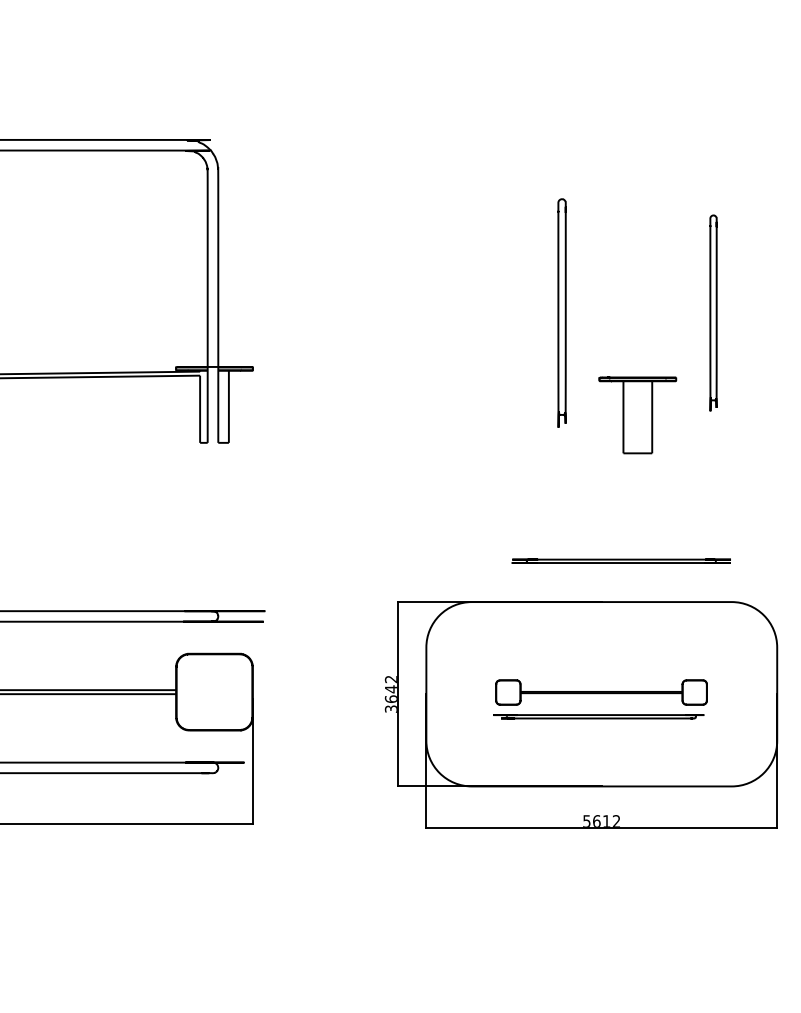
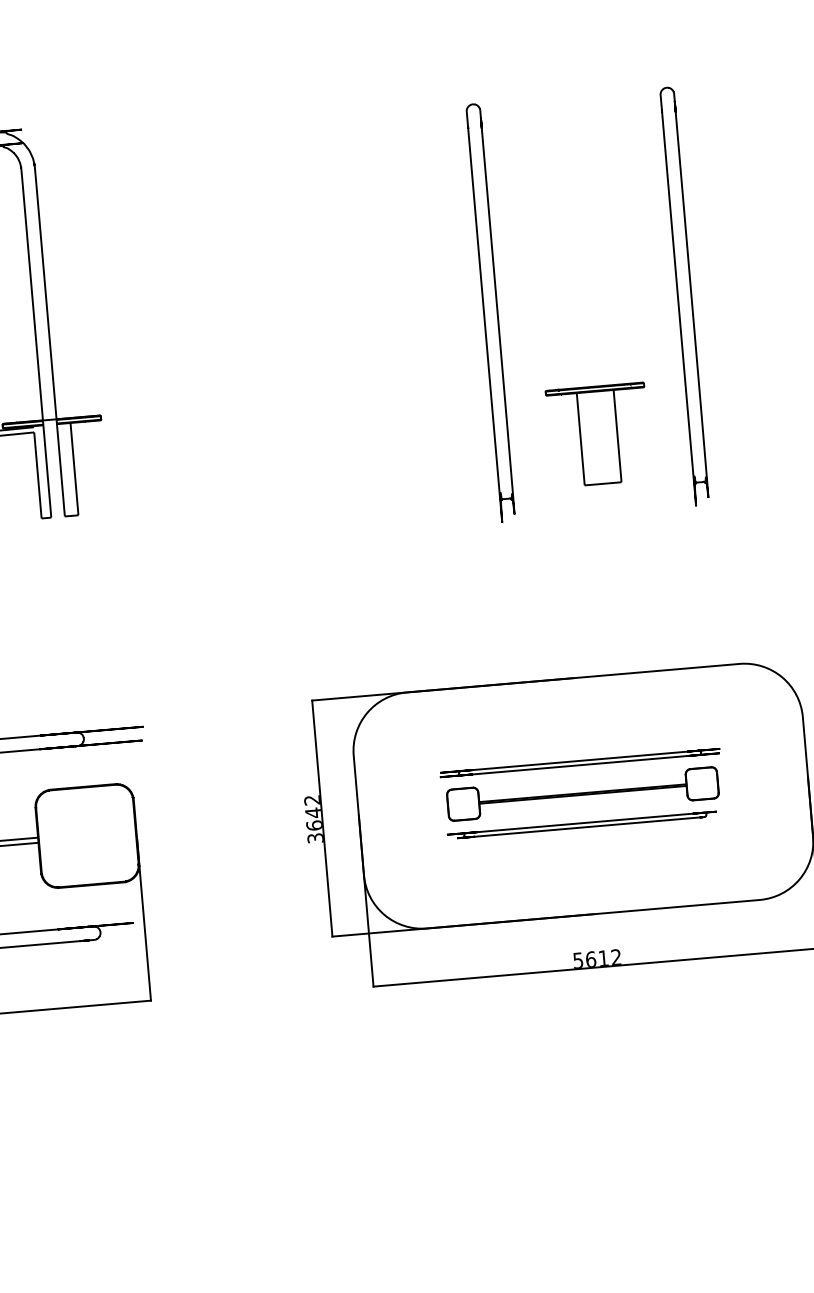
part: (561, 312) -> (489, 311), size x1.43
part: (713, 312) -> (684, 295), size x1.67
part: (620, 560) -> (578, 762), moved

